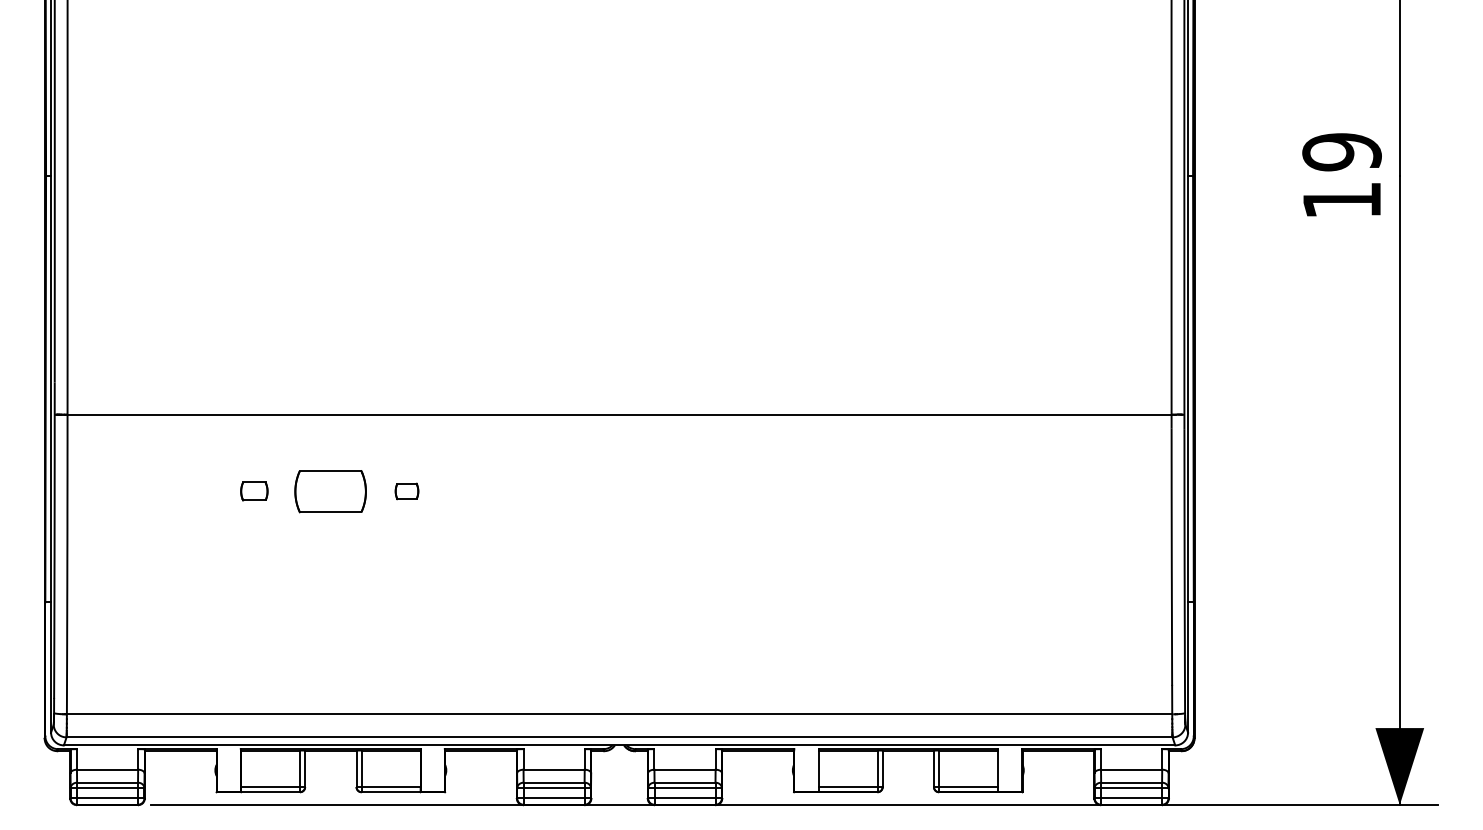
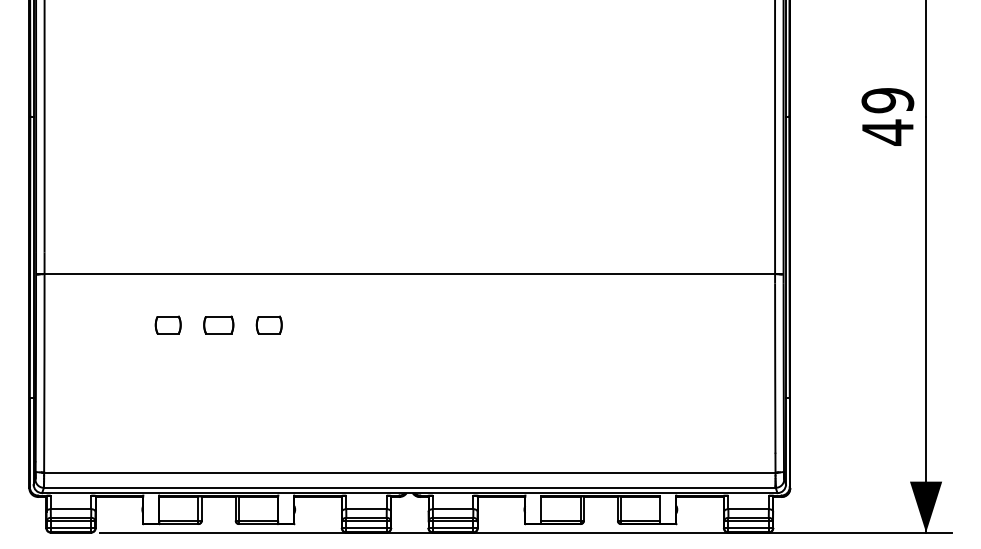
text: (1341, 200) -> (887, 132), 19 -> 49
part: (253, 490) -> (167, 324), size x1.43
part: (330, 490) -> (218, 324), size x0.62
part: (405, 490) -> (268, 324), size x1.67

